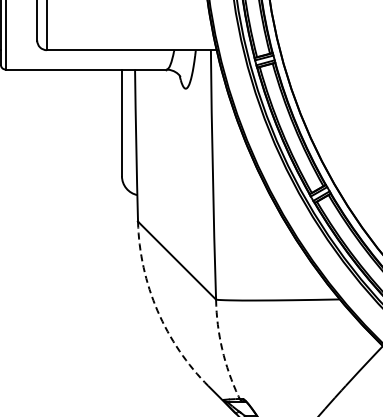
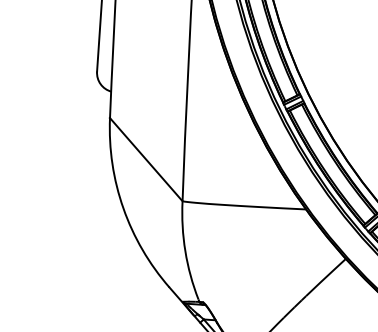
arc: (157, 310) -> (123, 208), dashed -> solid
arc: (222, 349) -> (185, 251), dashed -> solid

